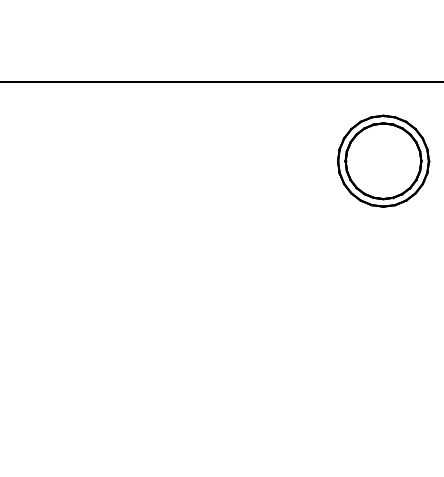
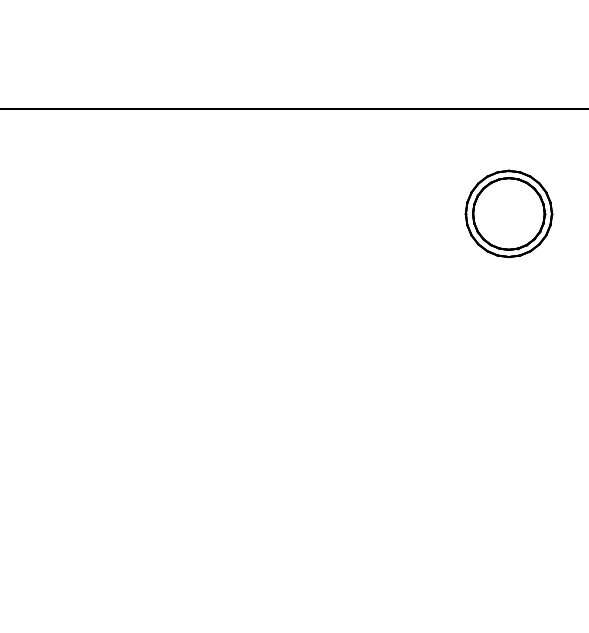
part: (383, 160) -> (508, 213), size x0.71

